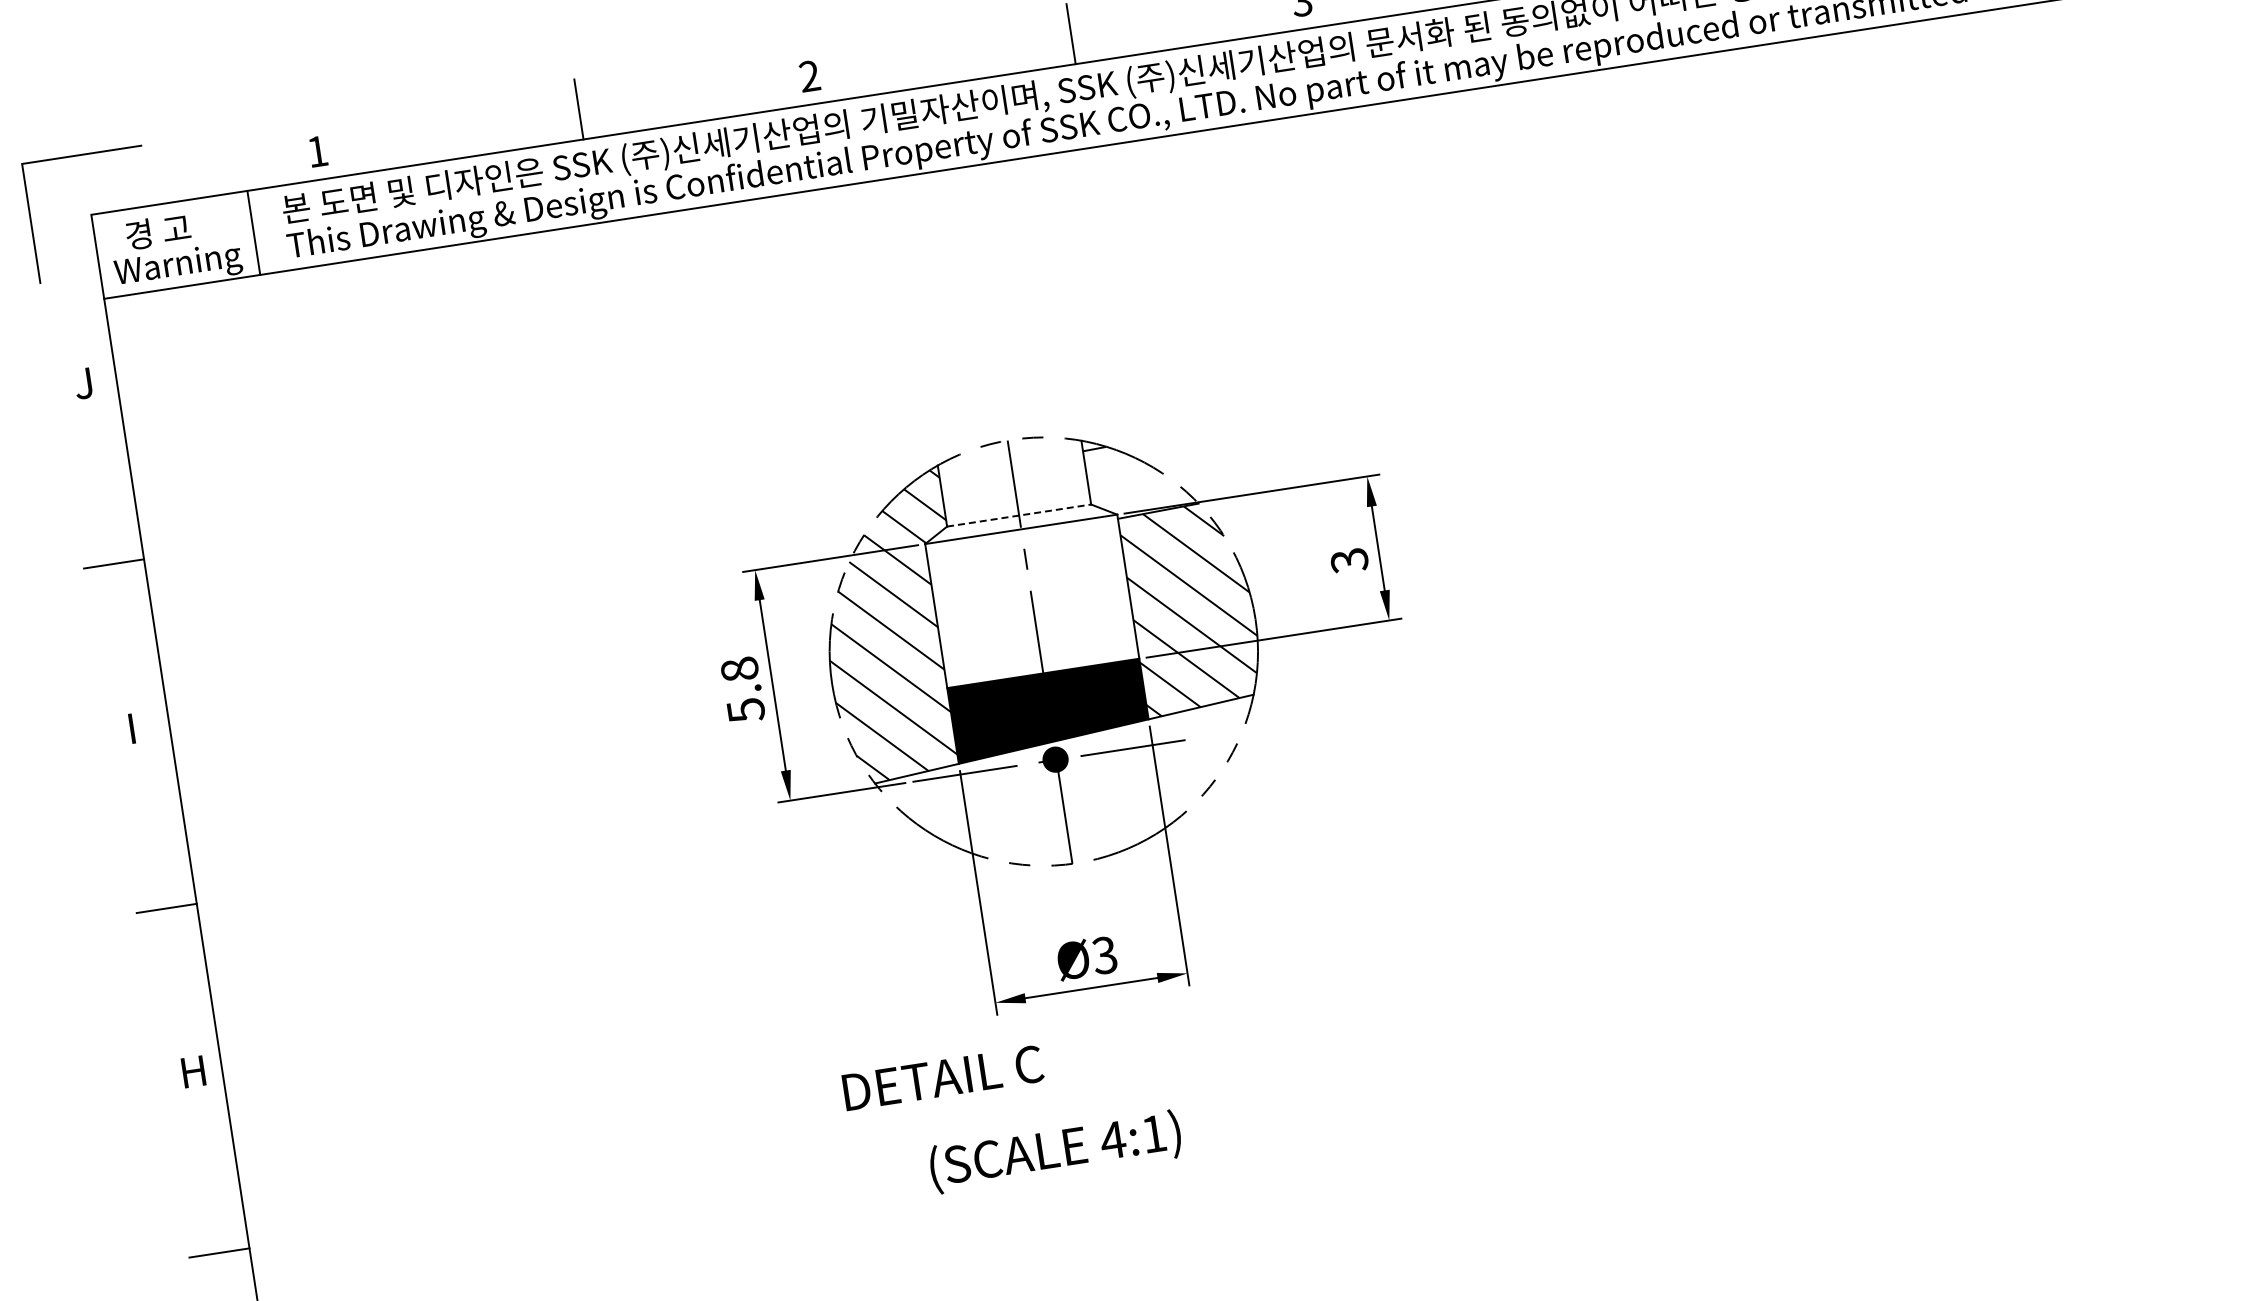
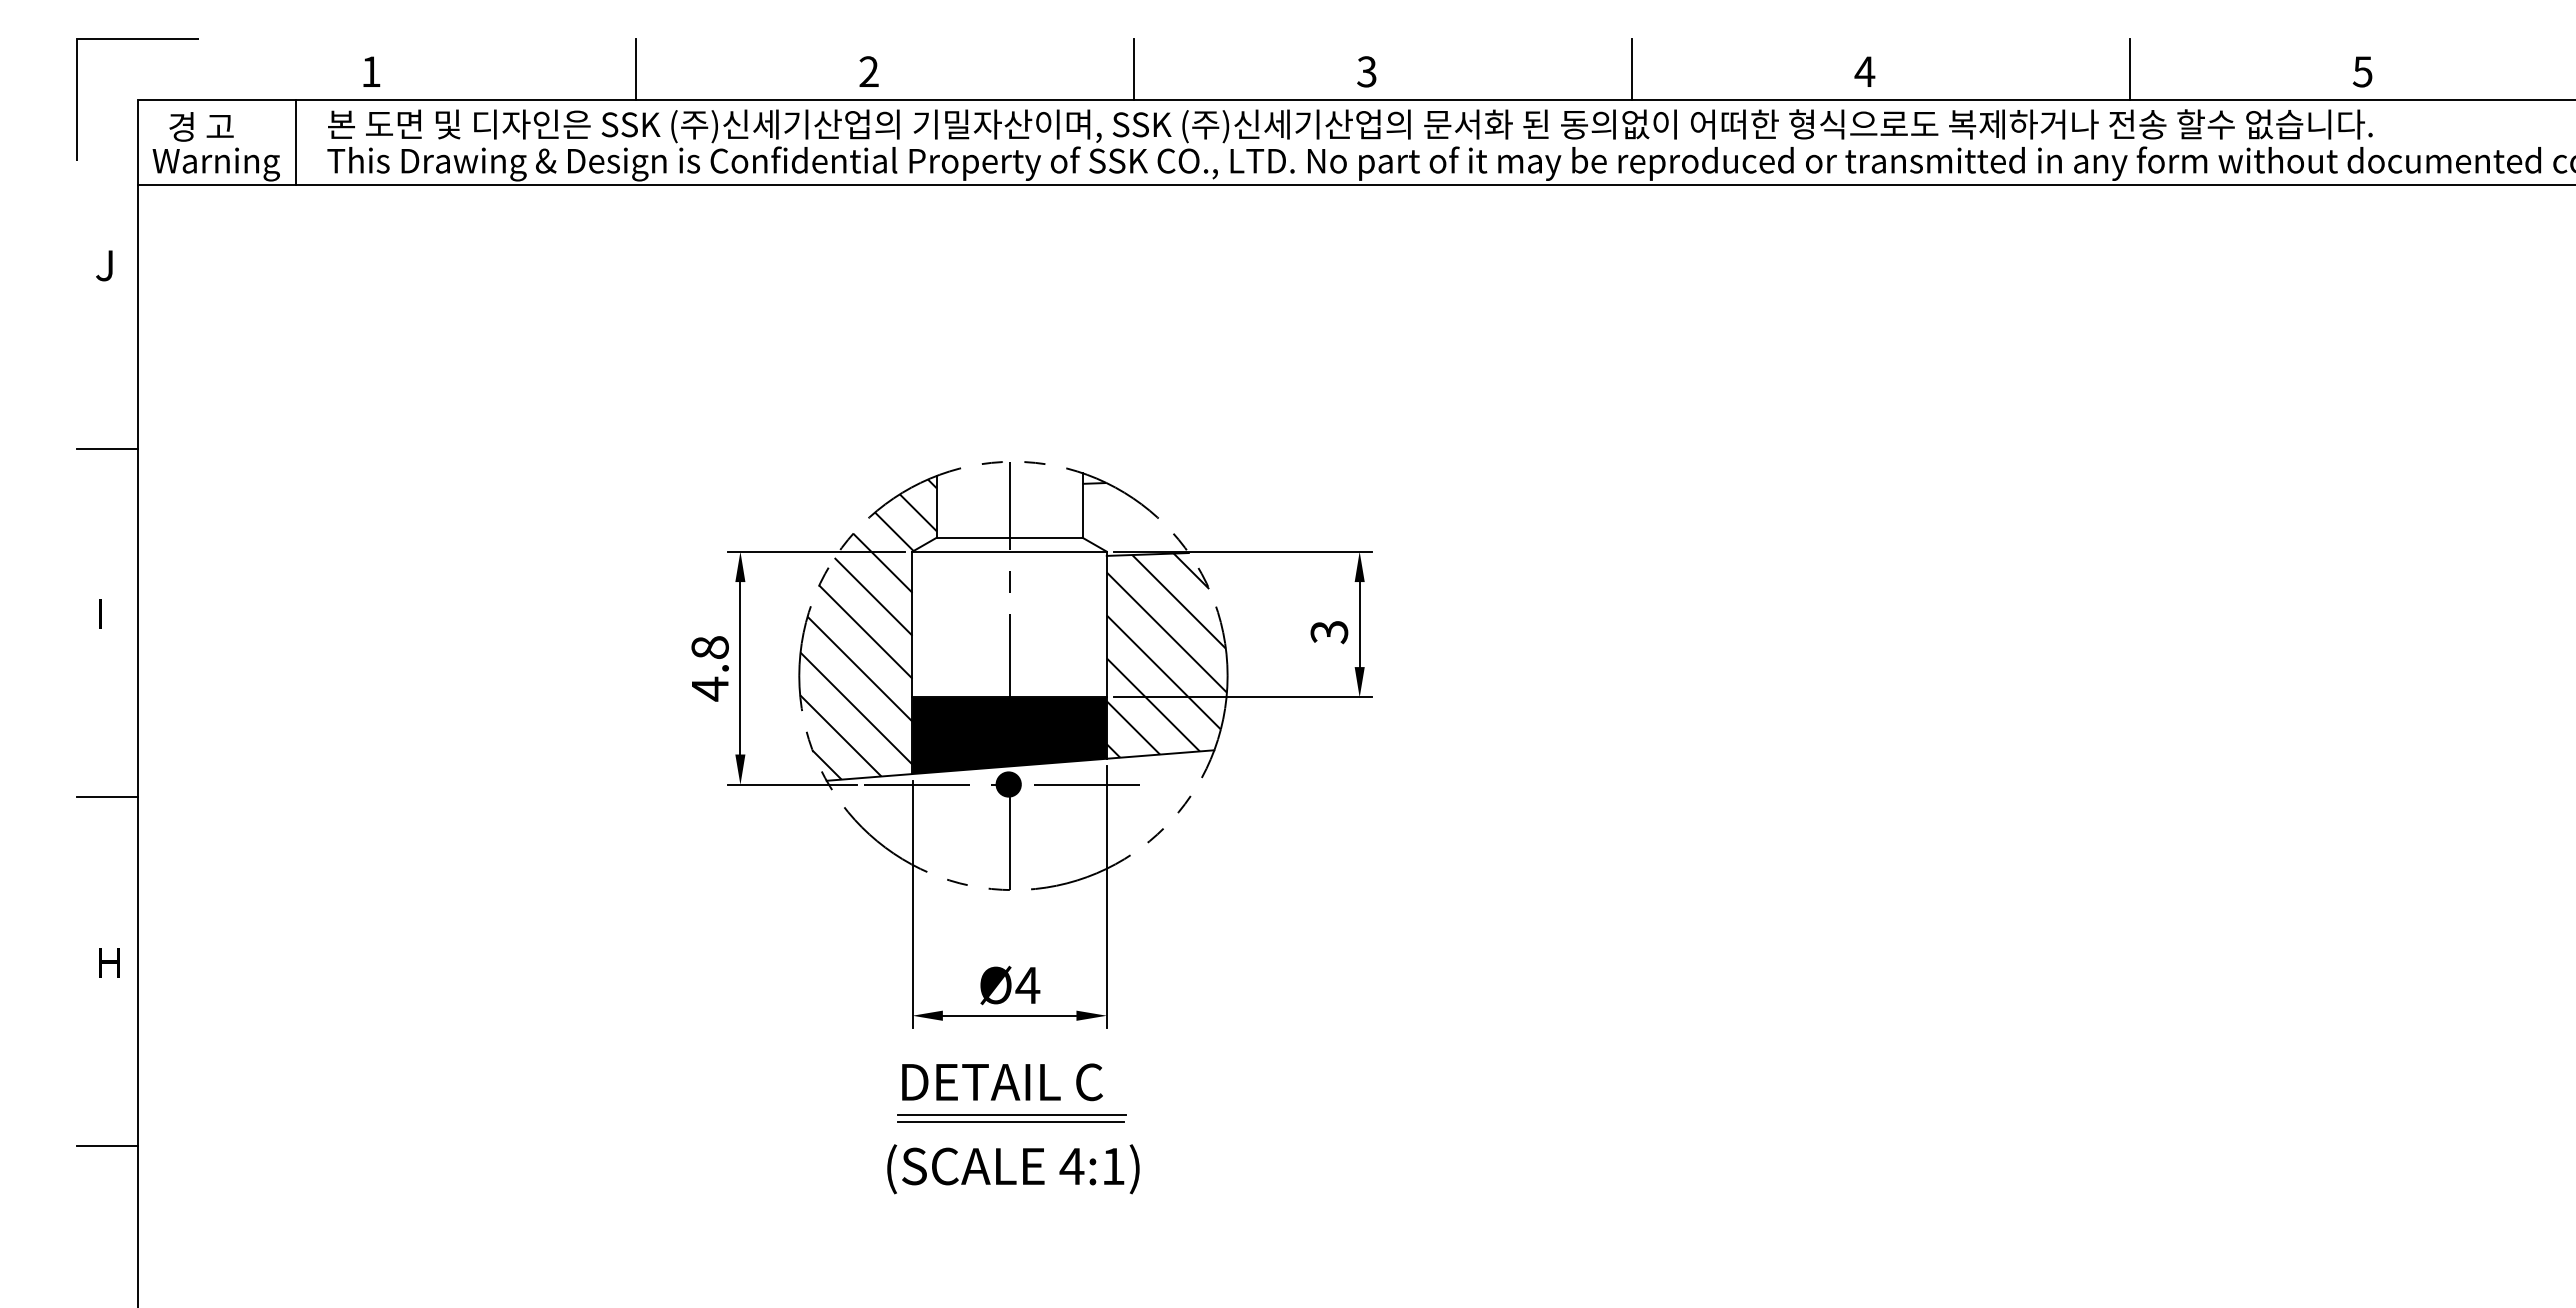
line: (1018, 515) -> (1009, 537), dashed -> solid
text: (746, 709) -> (710, 688), 5.8 -> 4.8
text: (1104, 955) -> (1027, 985), Ø3 -> Ø4
text: (943, 1078) -> (1002, 1082), moved
line: (1108, 1085) -> (1011, 1114), added
line: (1109, 1092) -> (1011, 1121), added
text: (1055, 1152) -> (1013, 1169), moved

